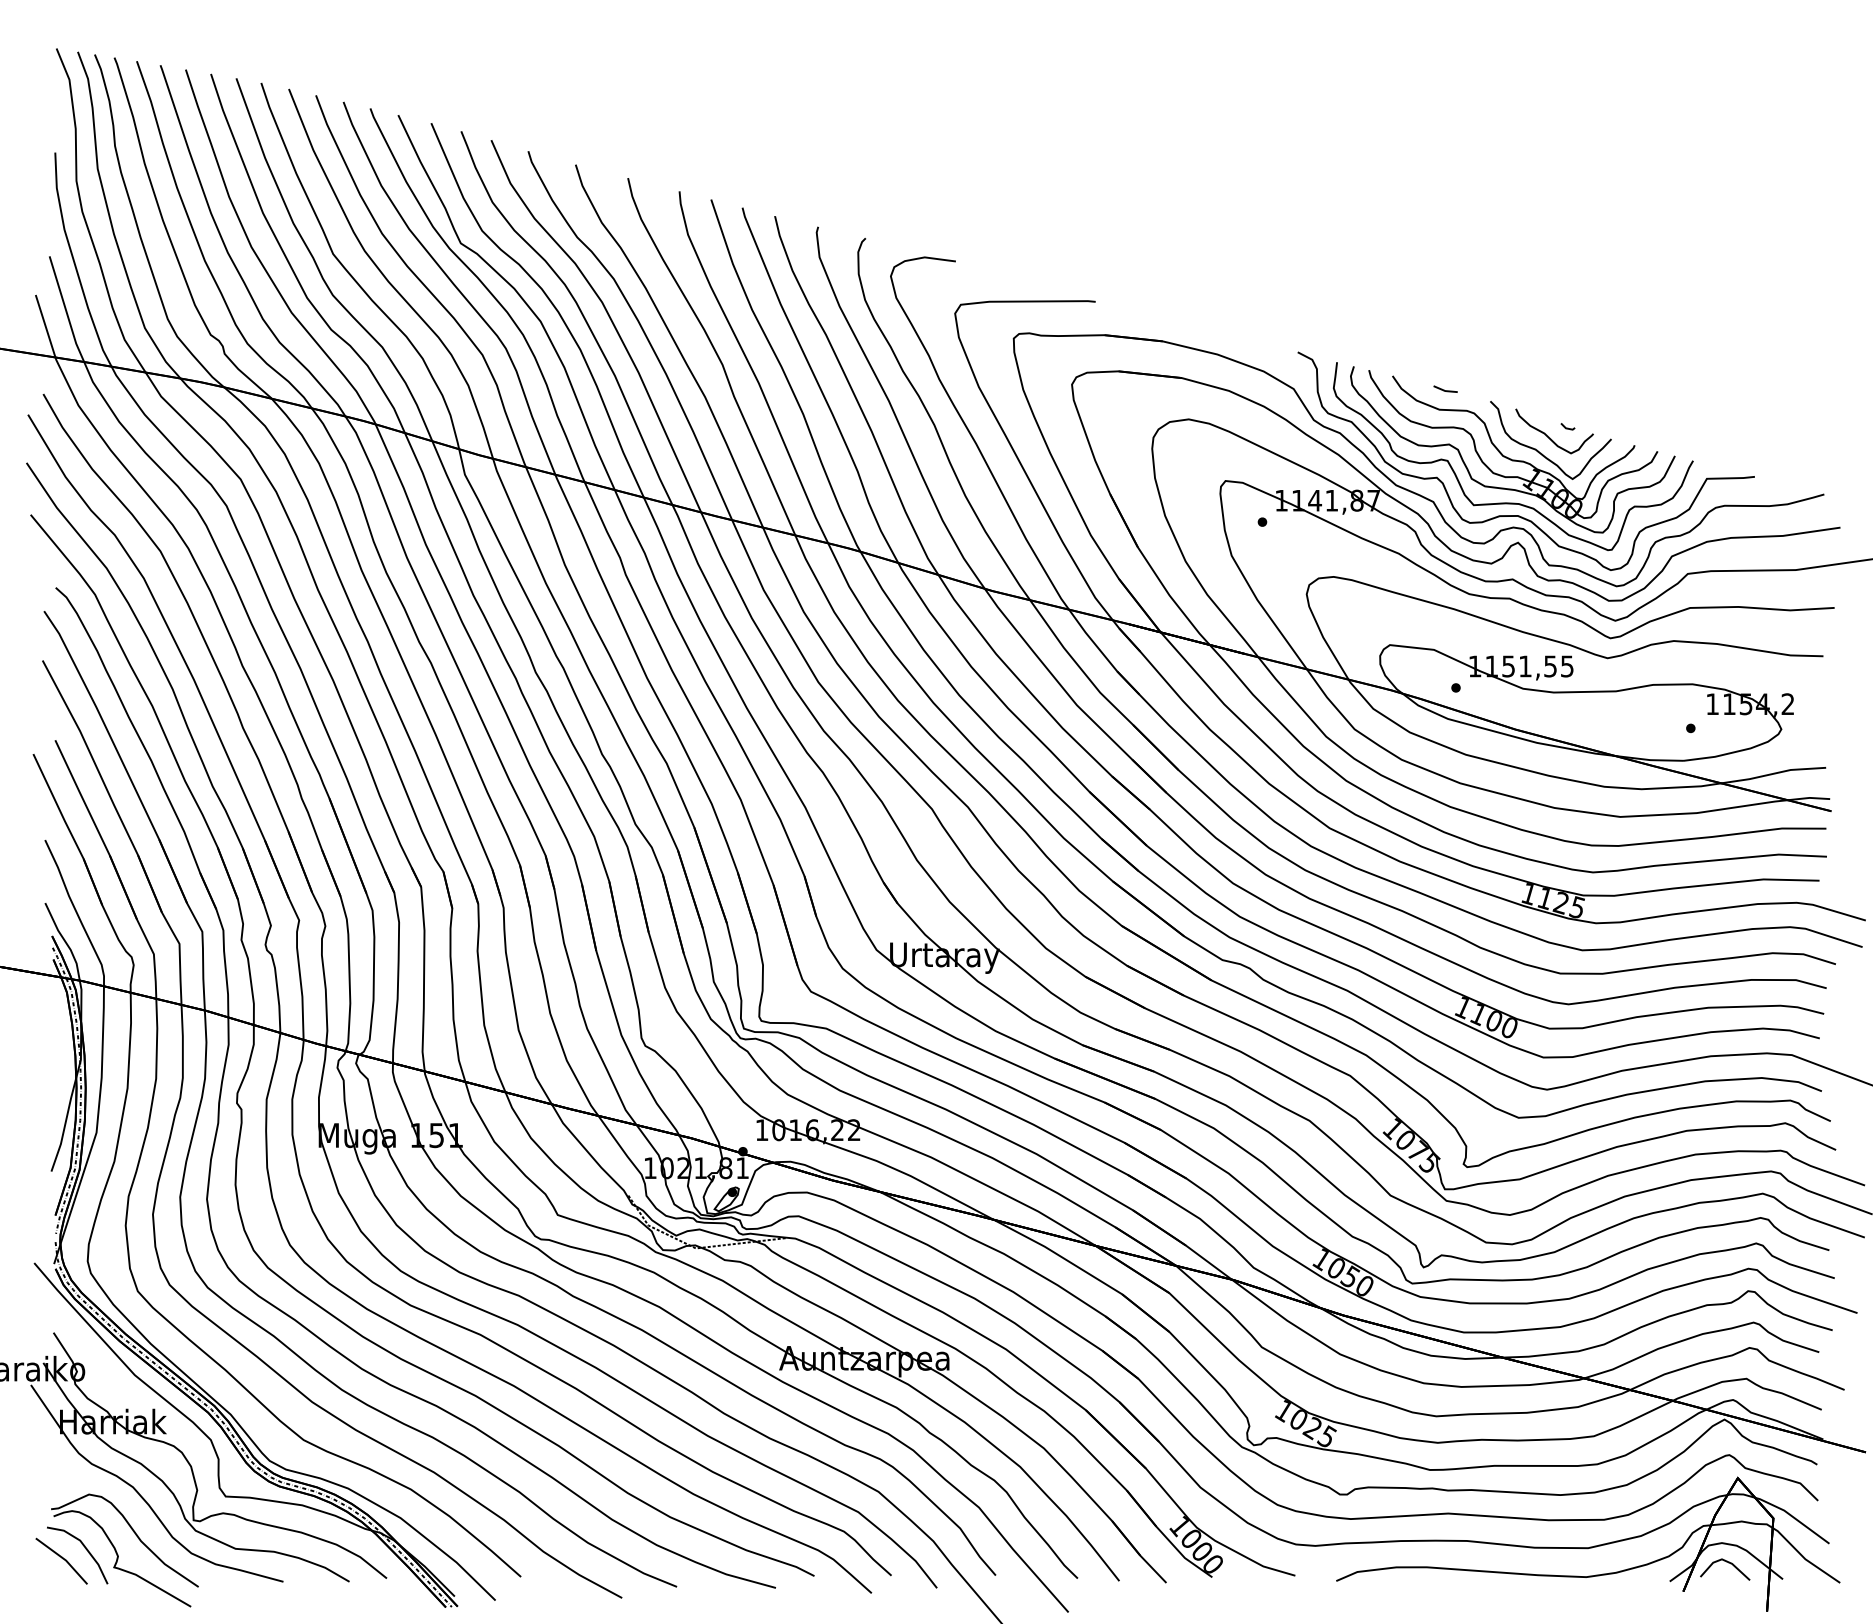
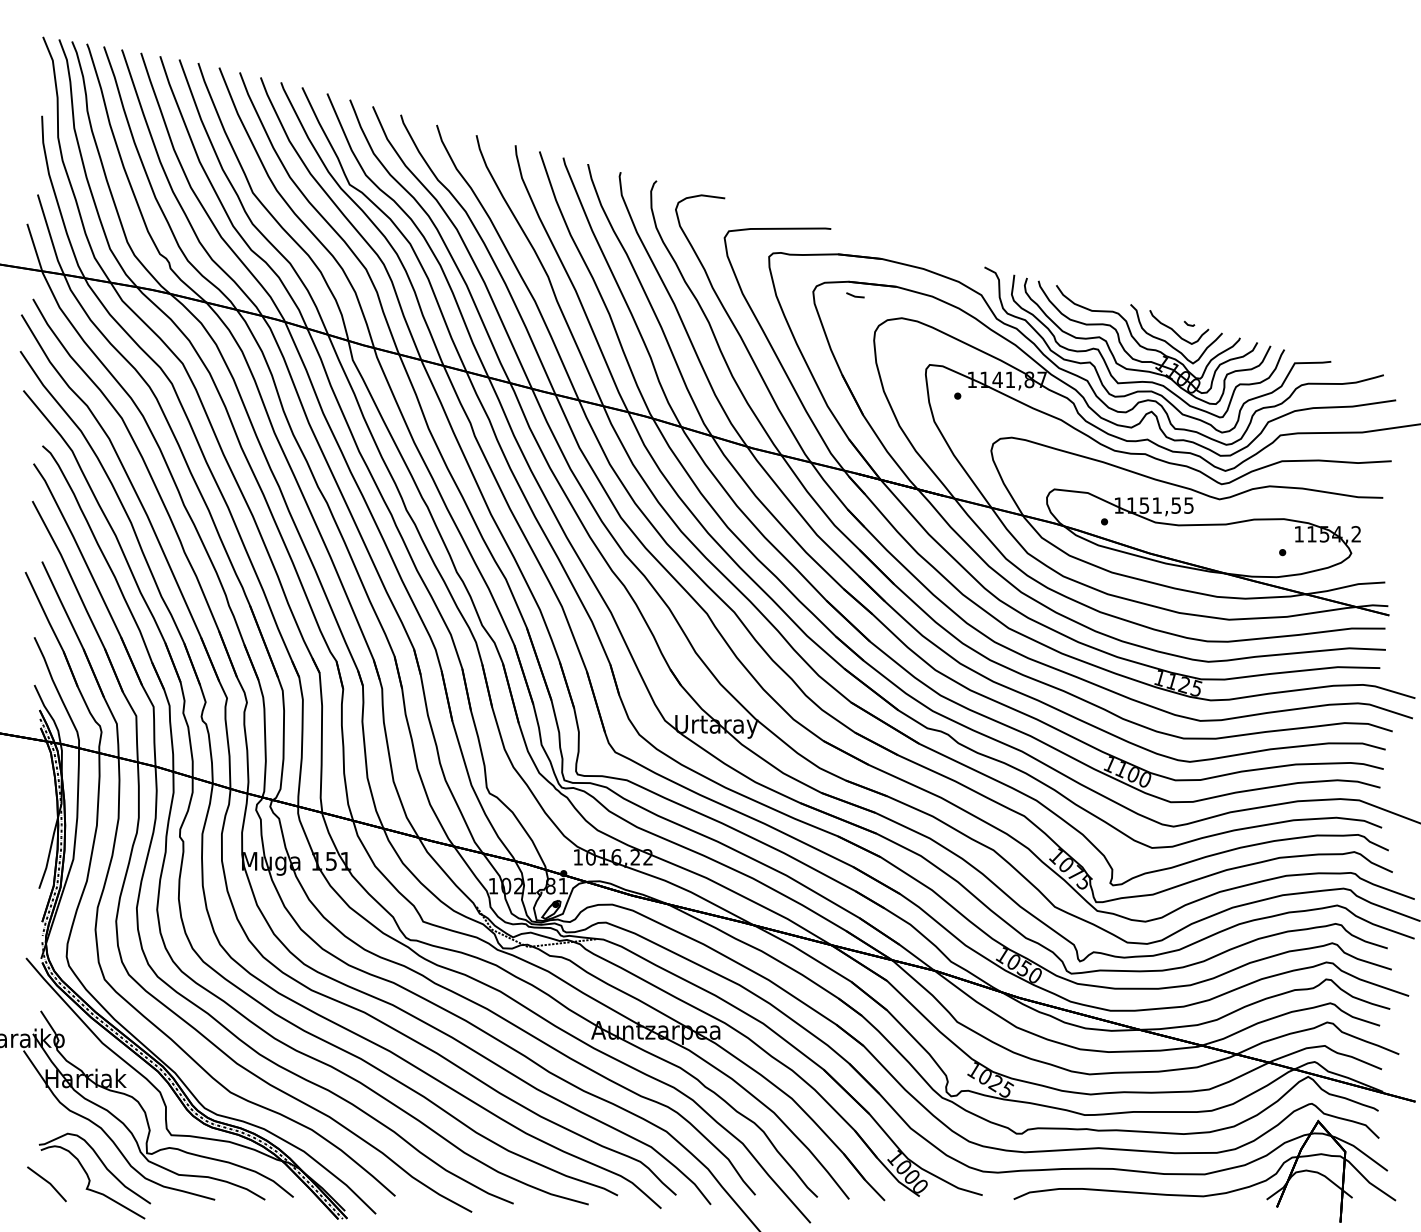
line: (1444, 389) -> (854, 295), moved
line: (85, 1549) -> (65, 1175), removed
line: (1728, 1563) -> (1311, 1186), removed

